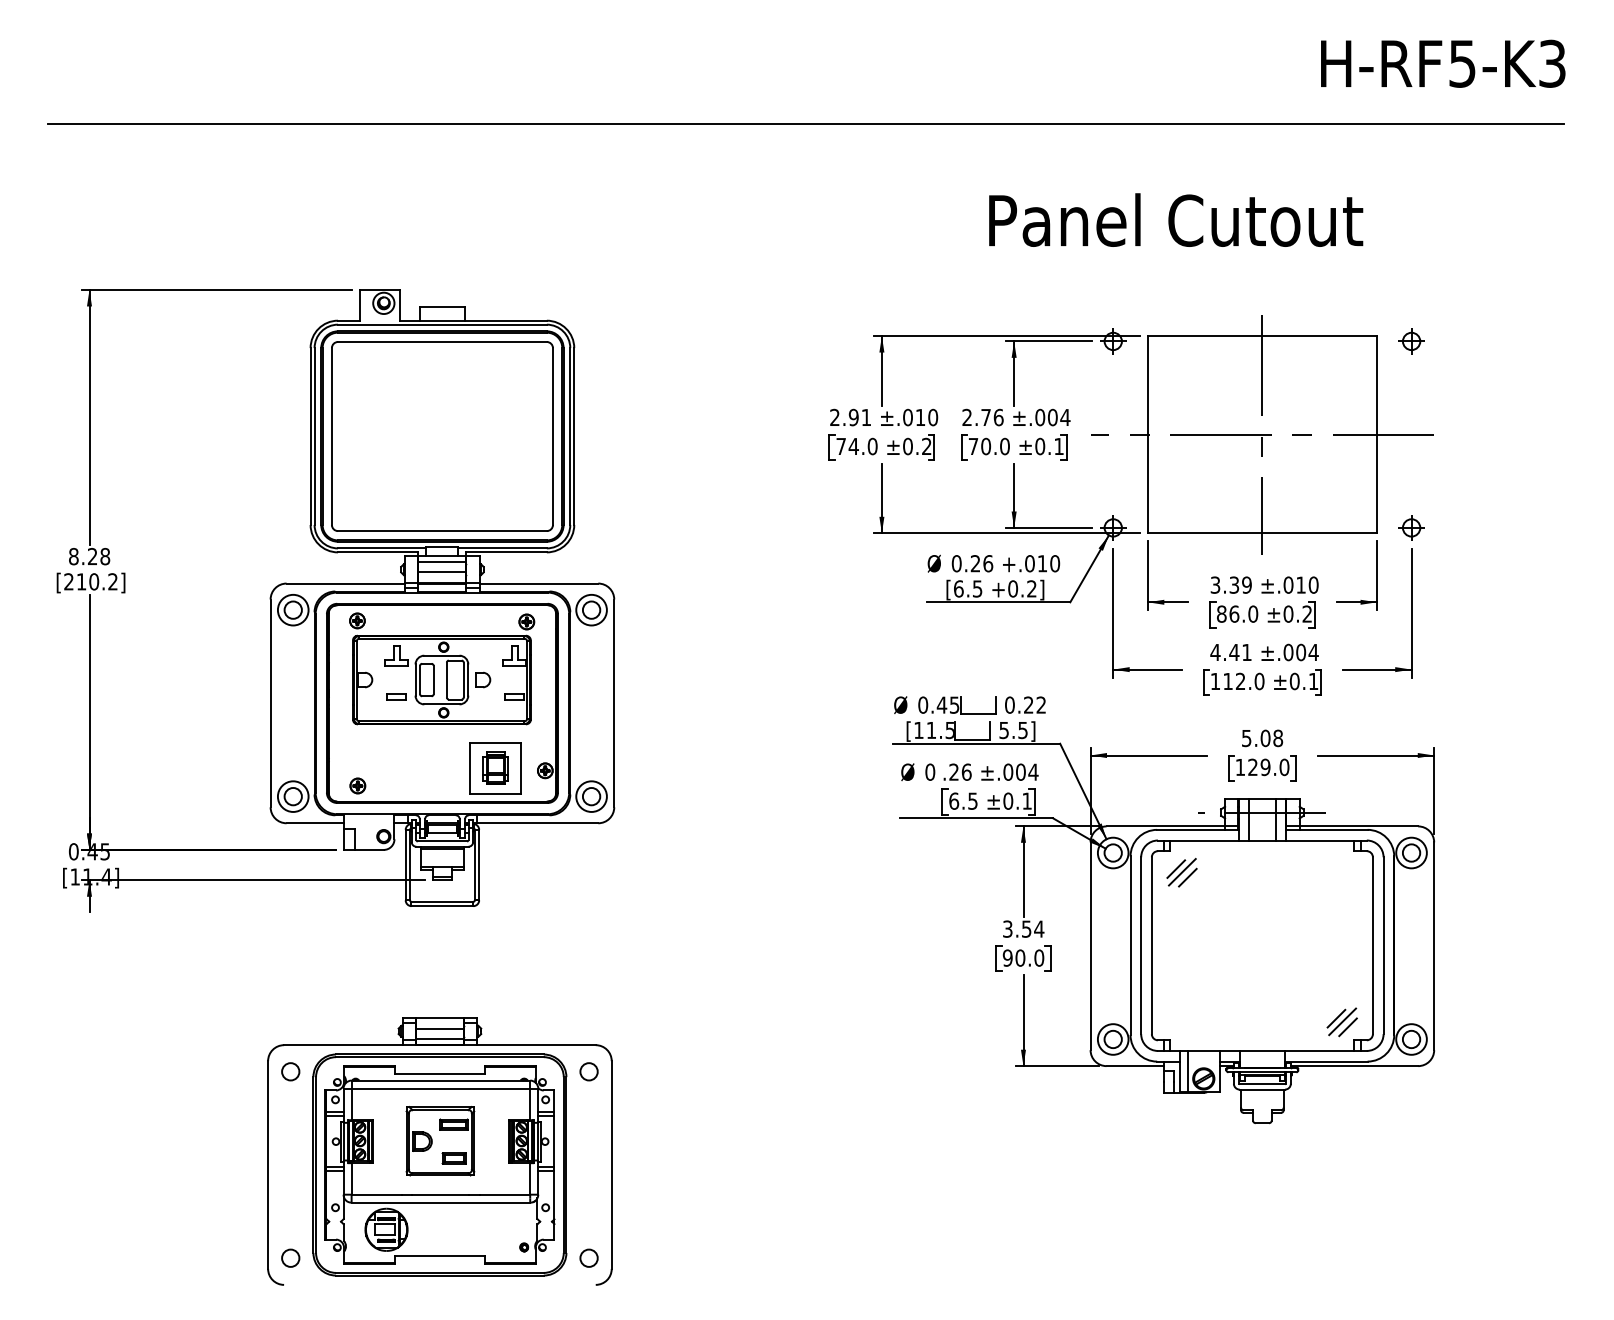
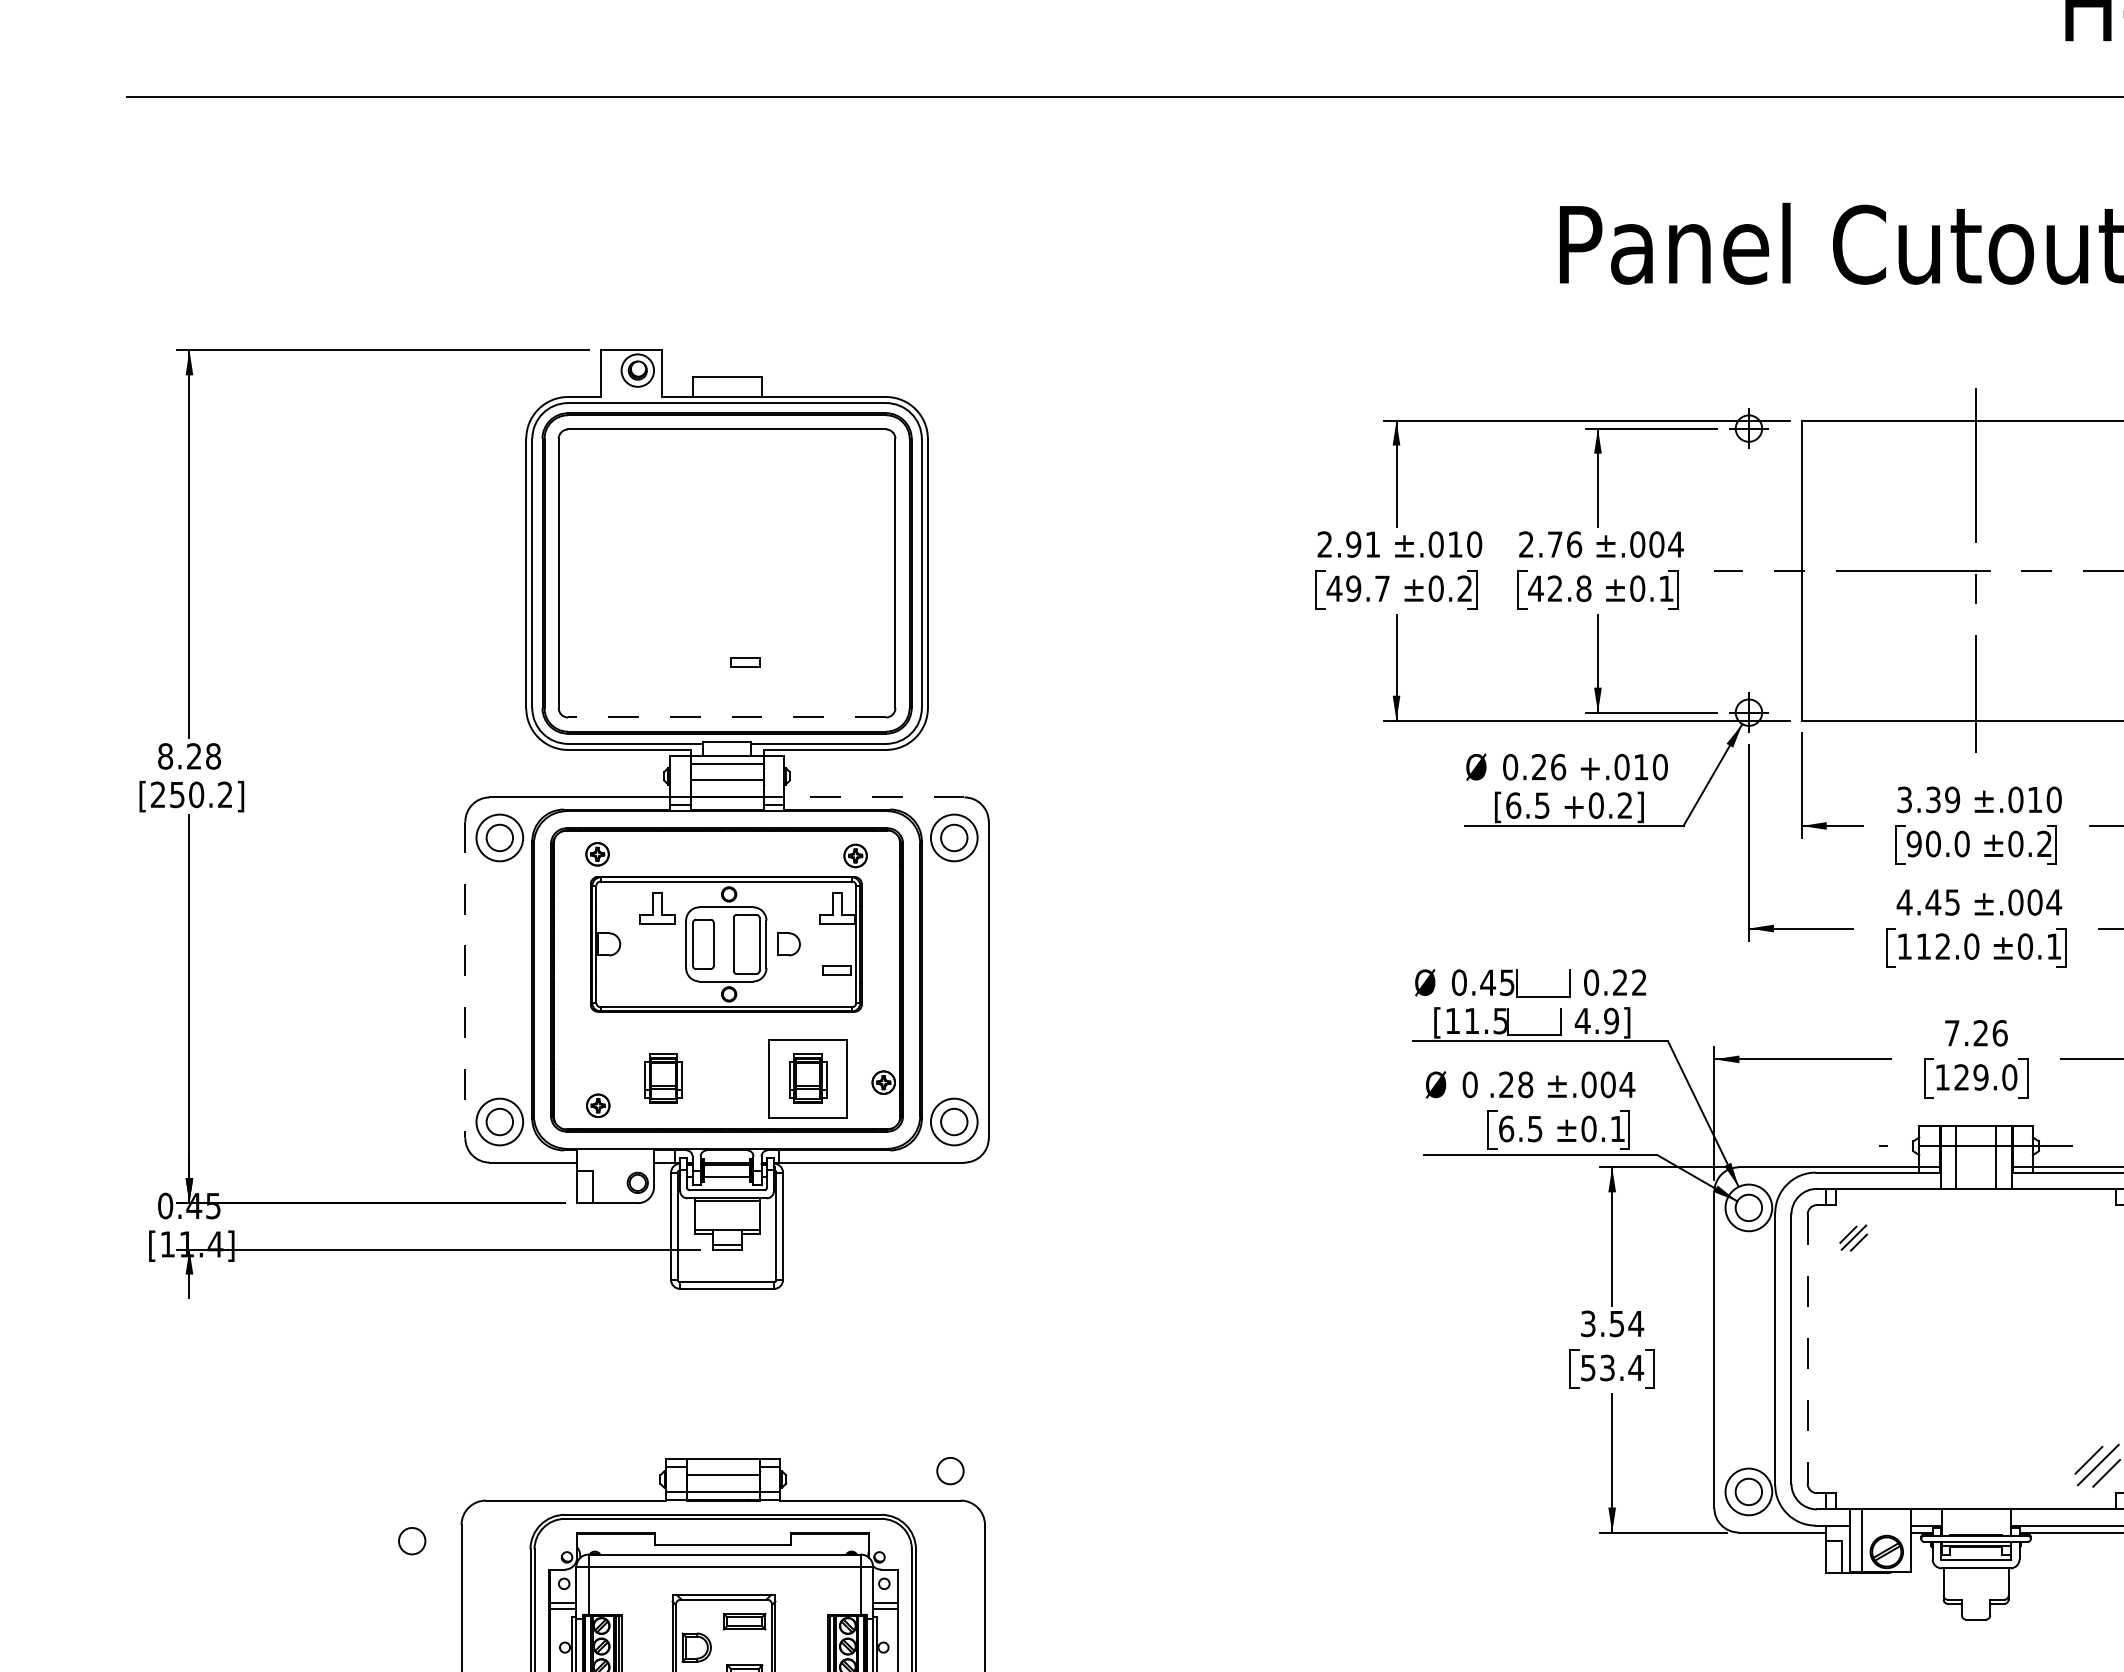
text: (856, 446) -> (1357, 588), 74.0 -> 49.7
text: (988, 446) -> (1558, 588), 70.0 -> 42.8
line: (441, 531) -> (725, 718), solid -> dashed
text: (81, 581) -> (177, 794), [210.2] -> [250.2]
line: (538, 583) -> (873, 797), solid -> dashed
text: (1227, 613) -> (1922, 843), 86.0 -> 90.0
text: (1246, 652) -> (1951, 902), 4.41 -> 4.45
part: (396, 696) -> (745, 661), moved
line: (270, 703) -> (465, 980), solid -> dashed
text: (1013, 730) -> (1596, 1021), 5.5] -> 4.9]
text: (1262, 738) -> (1976, 1033), 5.08 -> 7.26
part: (400, 767) -> (663, 1077), added
text: (966, 771) -> (1525, 1083), .26 -> .28
part: (1181, 872) -> (1852, 1237), size x0.6
line: (1151, 946) -> (1807, 1350), solid -> dashed
text: (1023, 957) -> (1612, 1367), 90.0 -> 53.4
circle: (290, 1071) -> (411, 1540), moved
circle: (588, 1071) -> (949, 1470), moved

